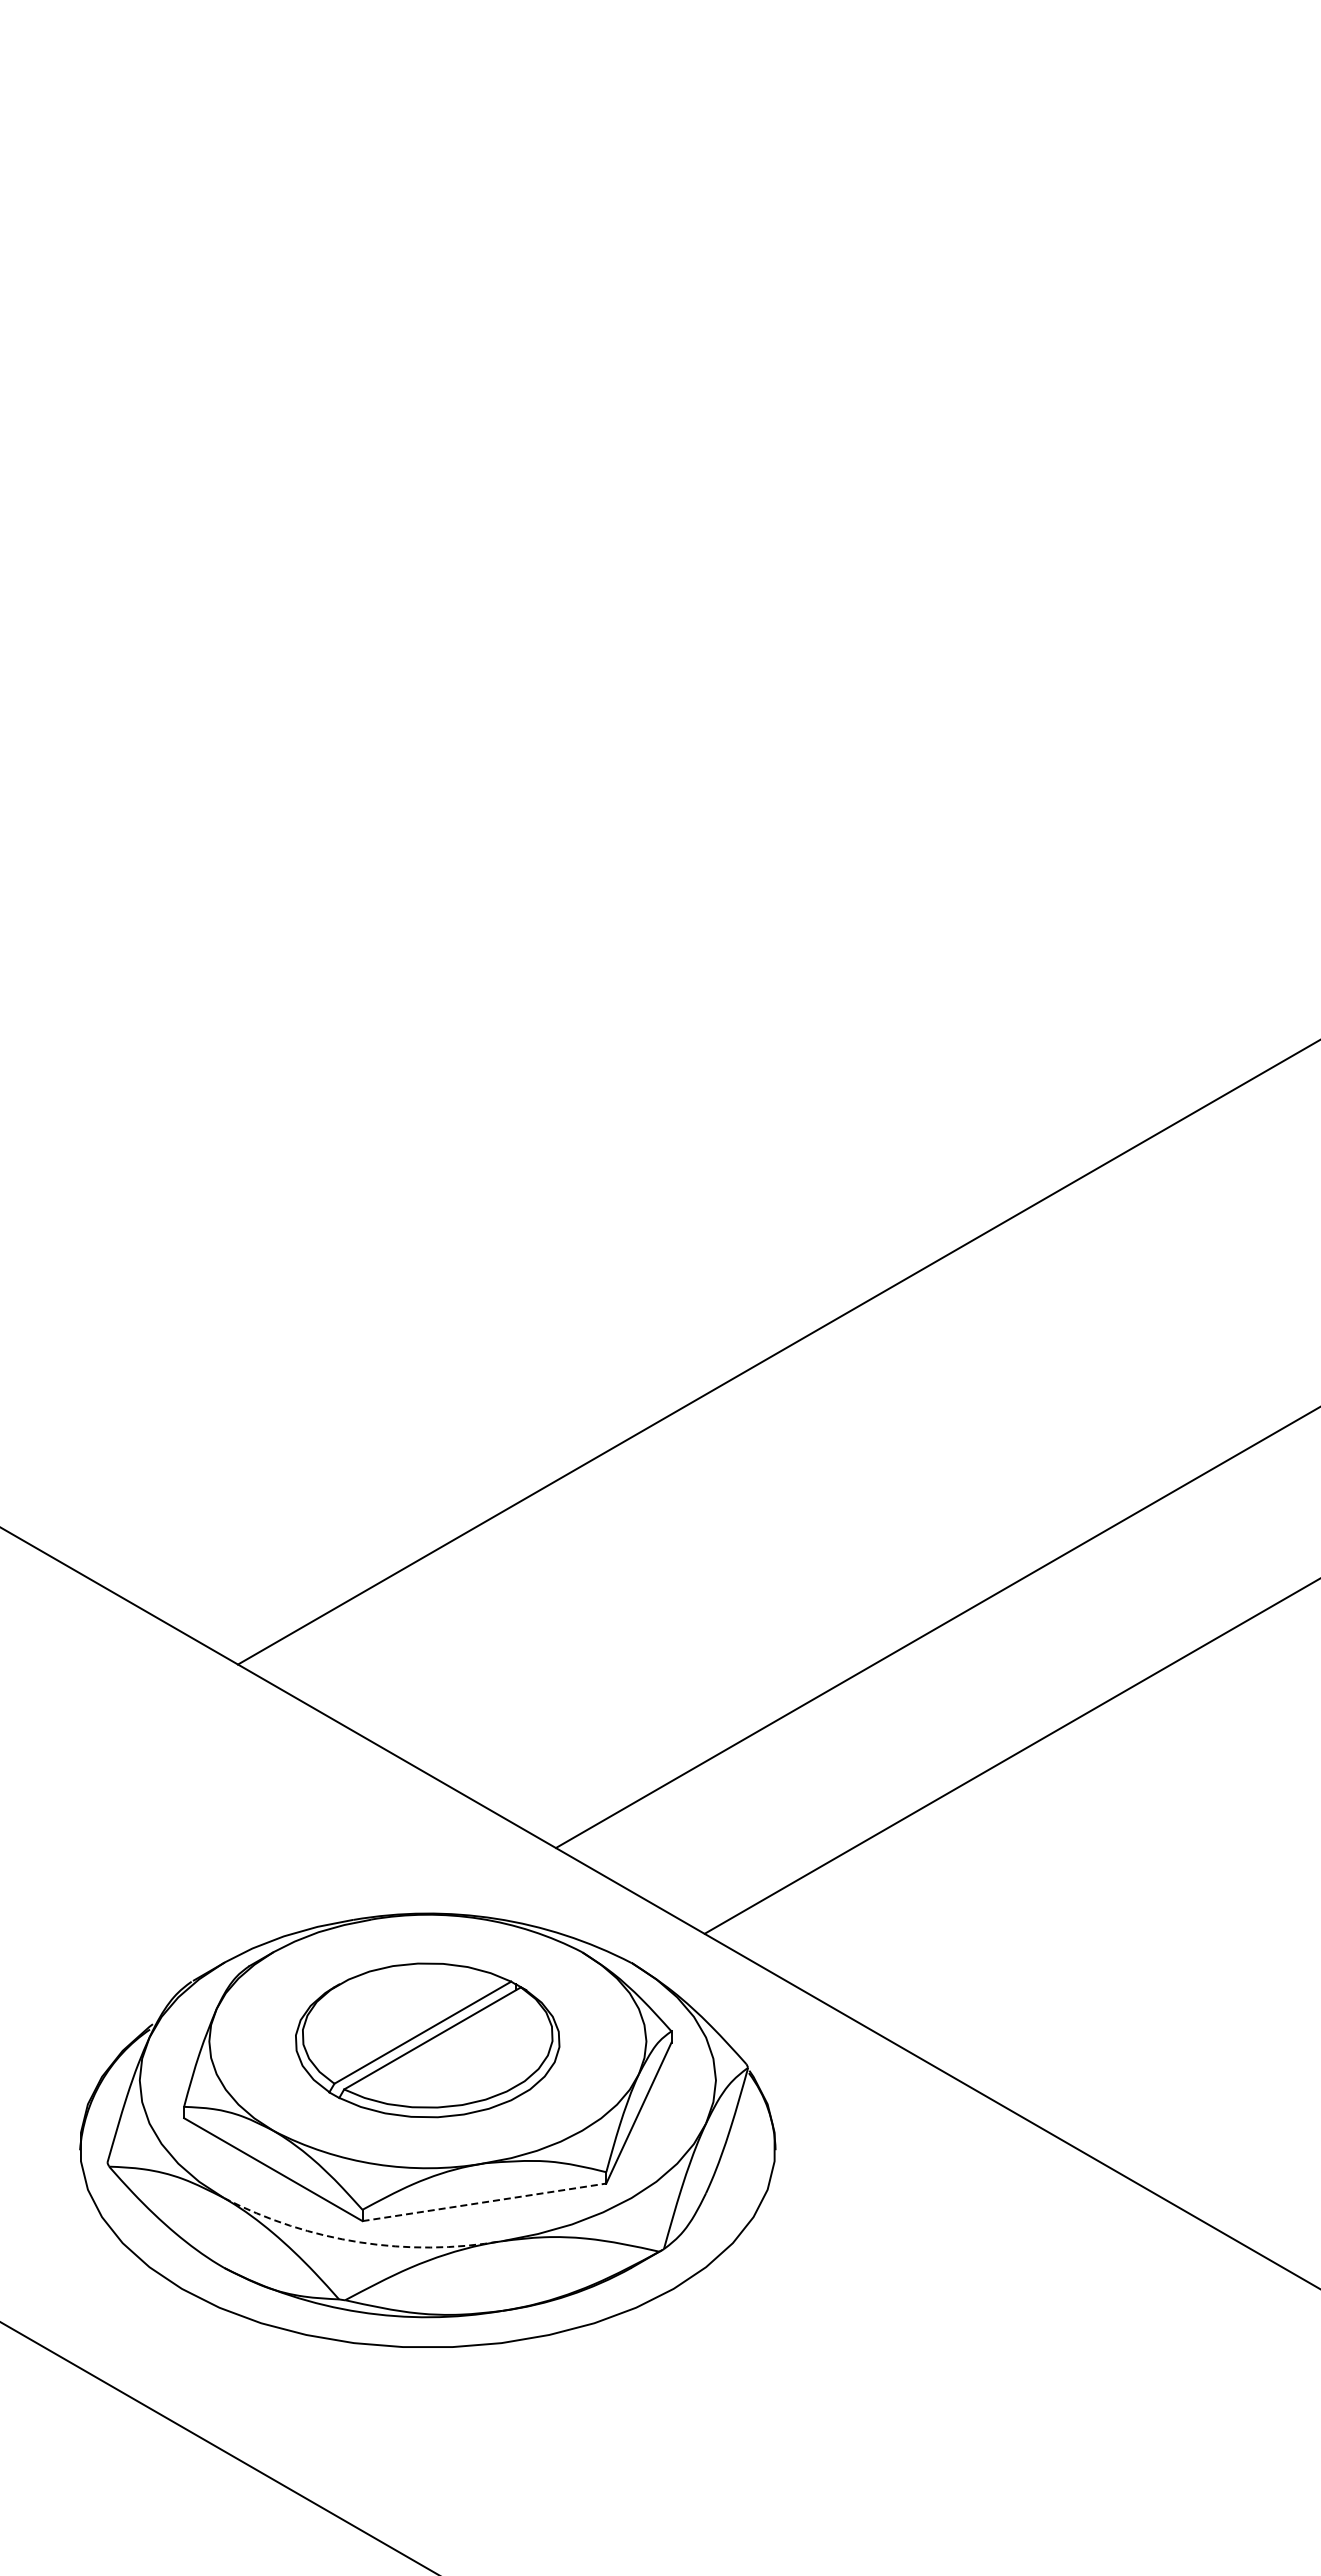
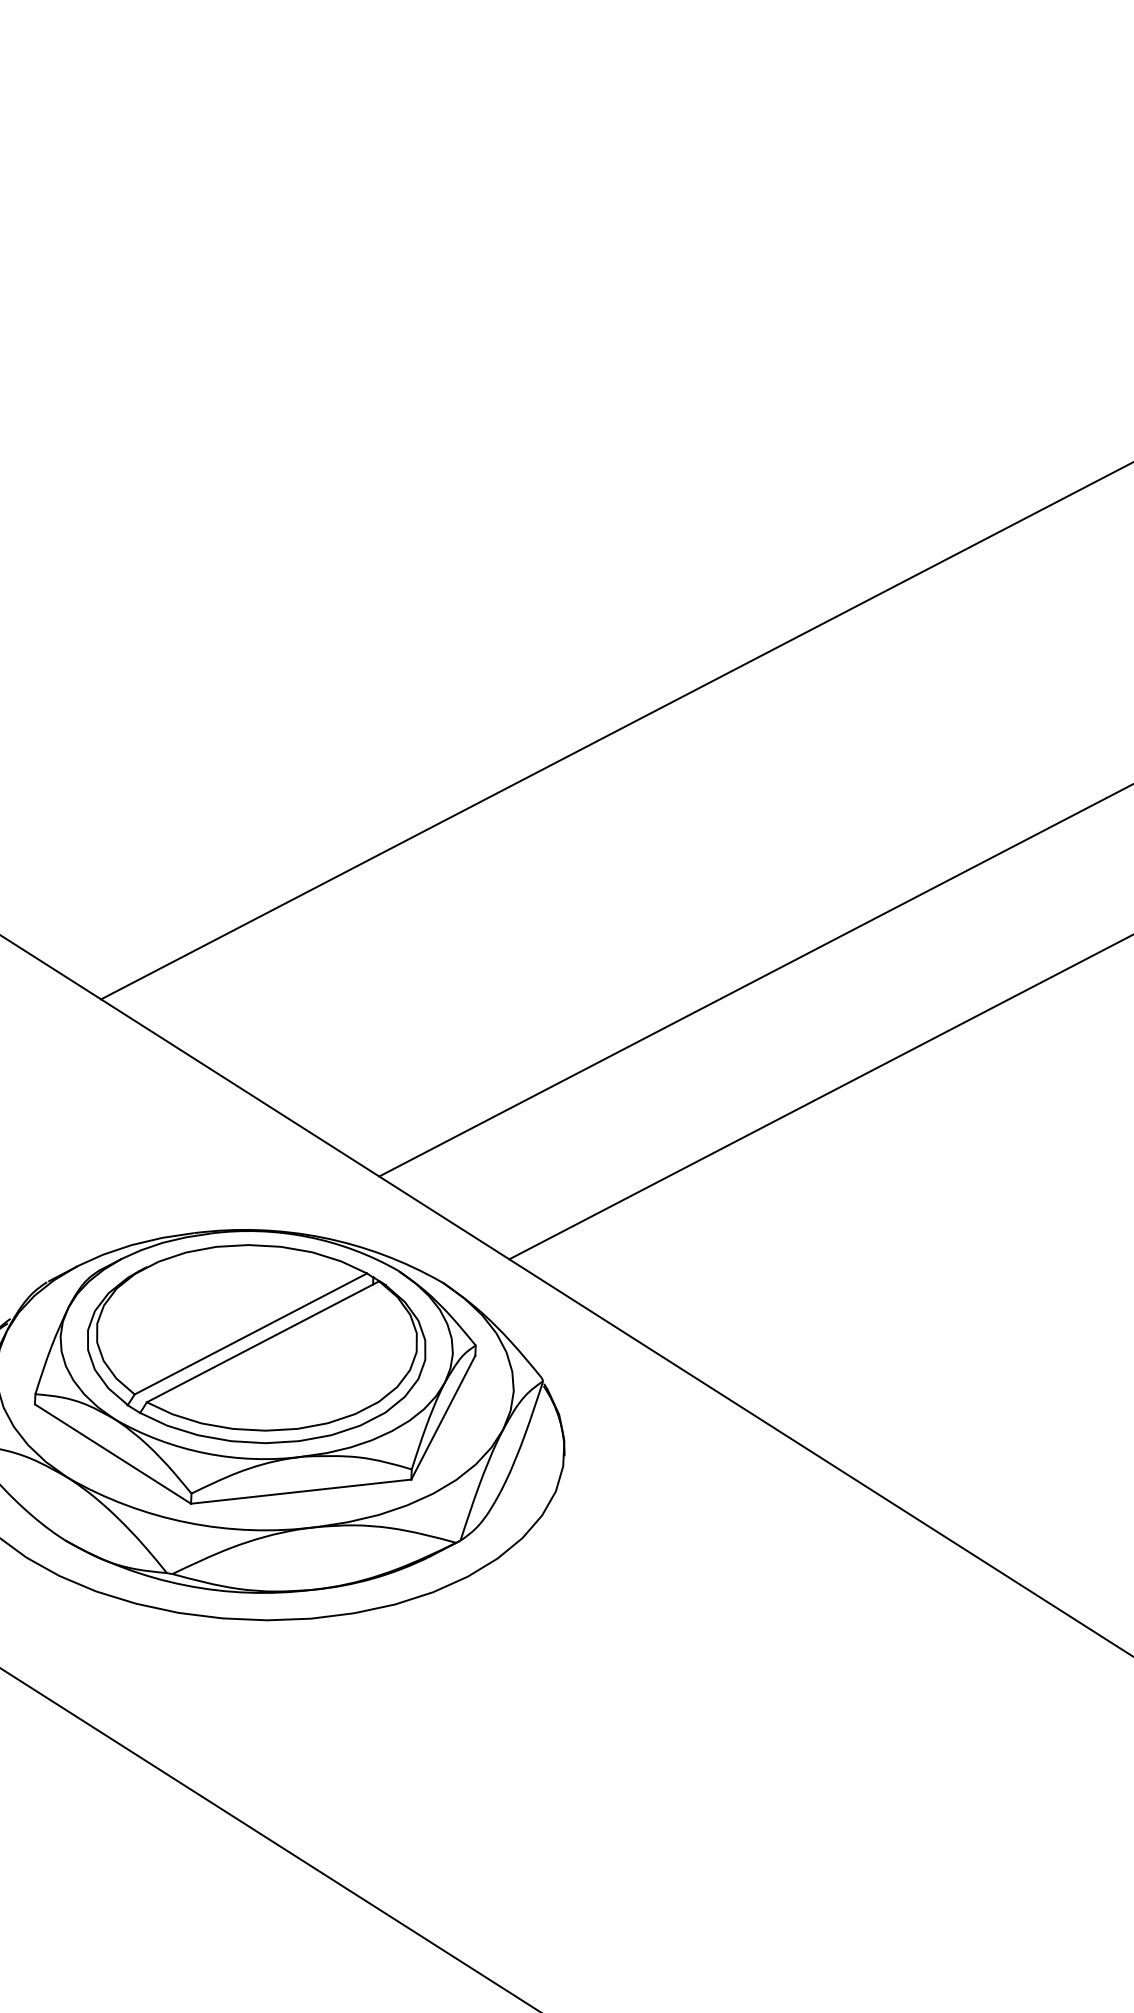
part: (427, 2040) -> (256, 1344), size x1.43
line: (484, 2202) -> (301, 1491), dashed -> solid
arc: (359, 2242) -> (187, 1522), dashed -> solid

